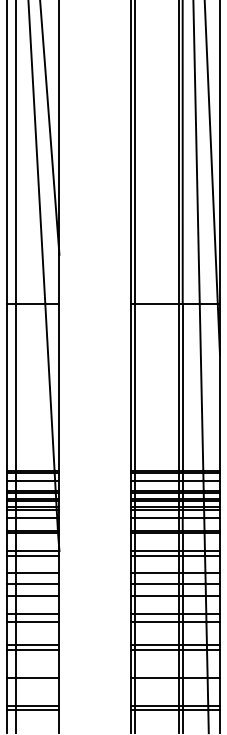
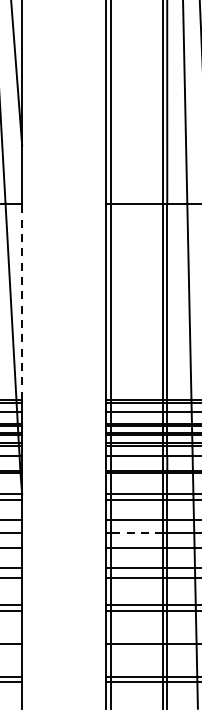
line: (59, 386) -> (22, 300), solid -> dashed
line: (156, 583) -> (136, 532), solid -> dashed

